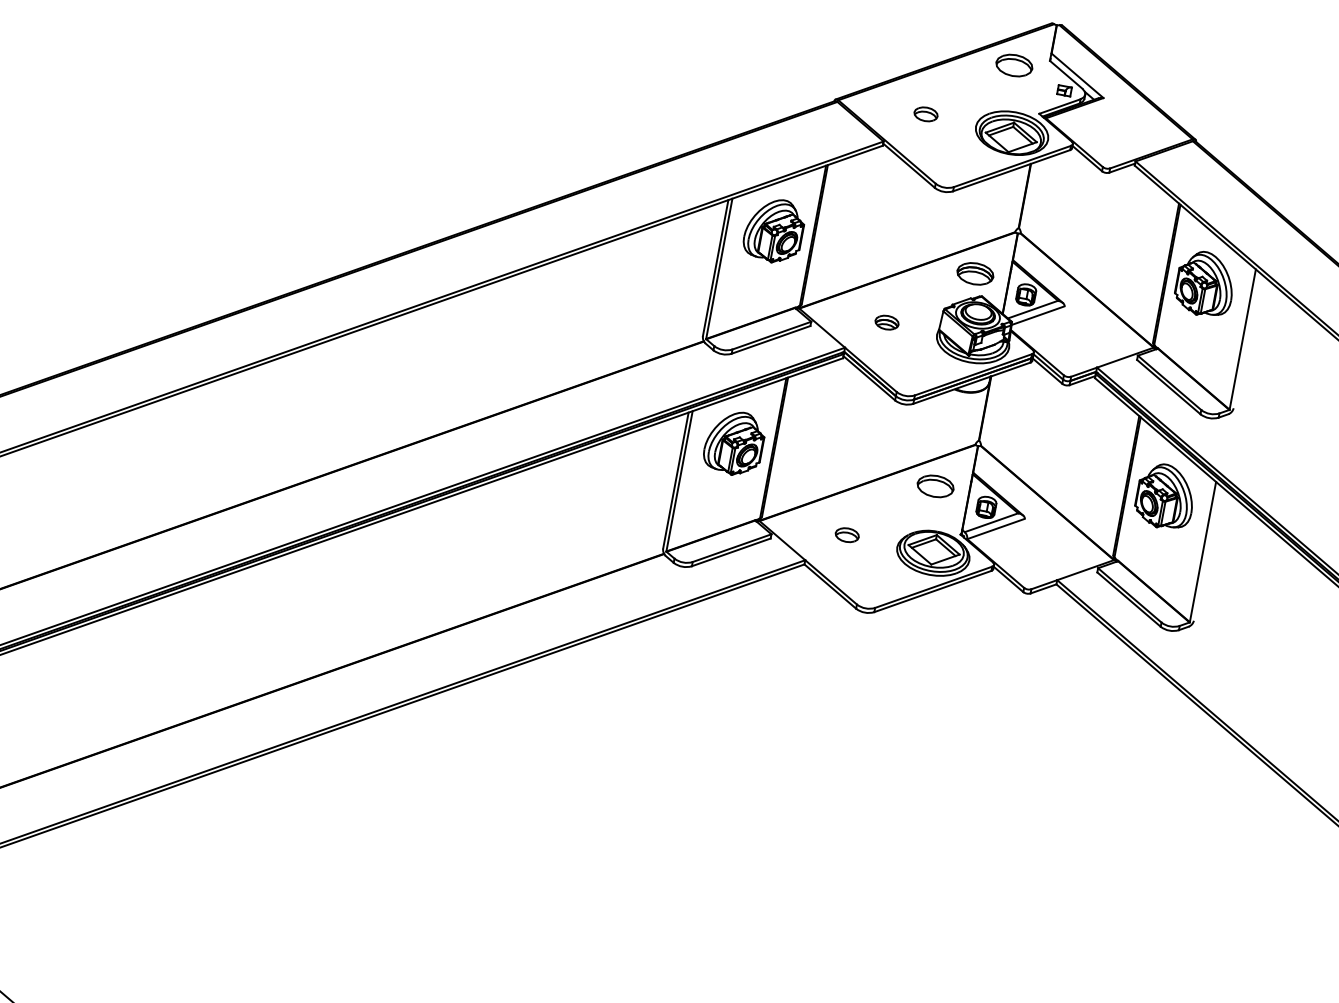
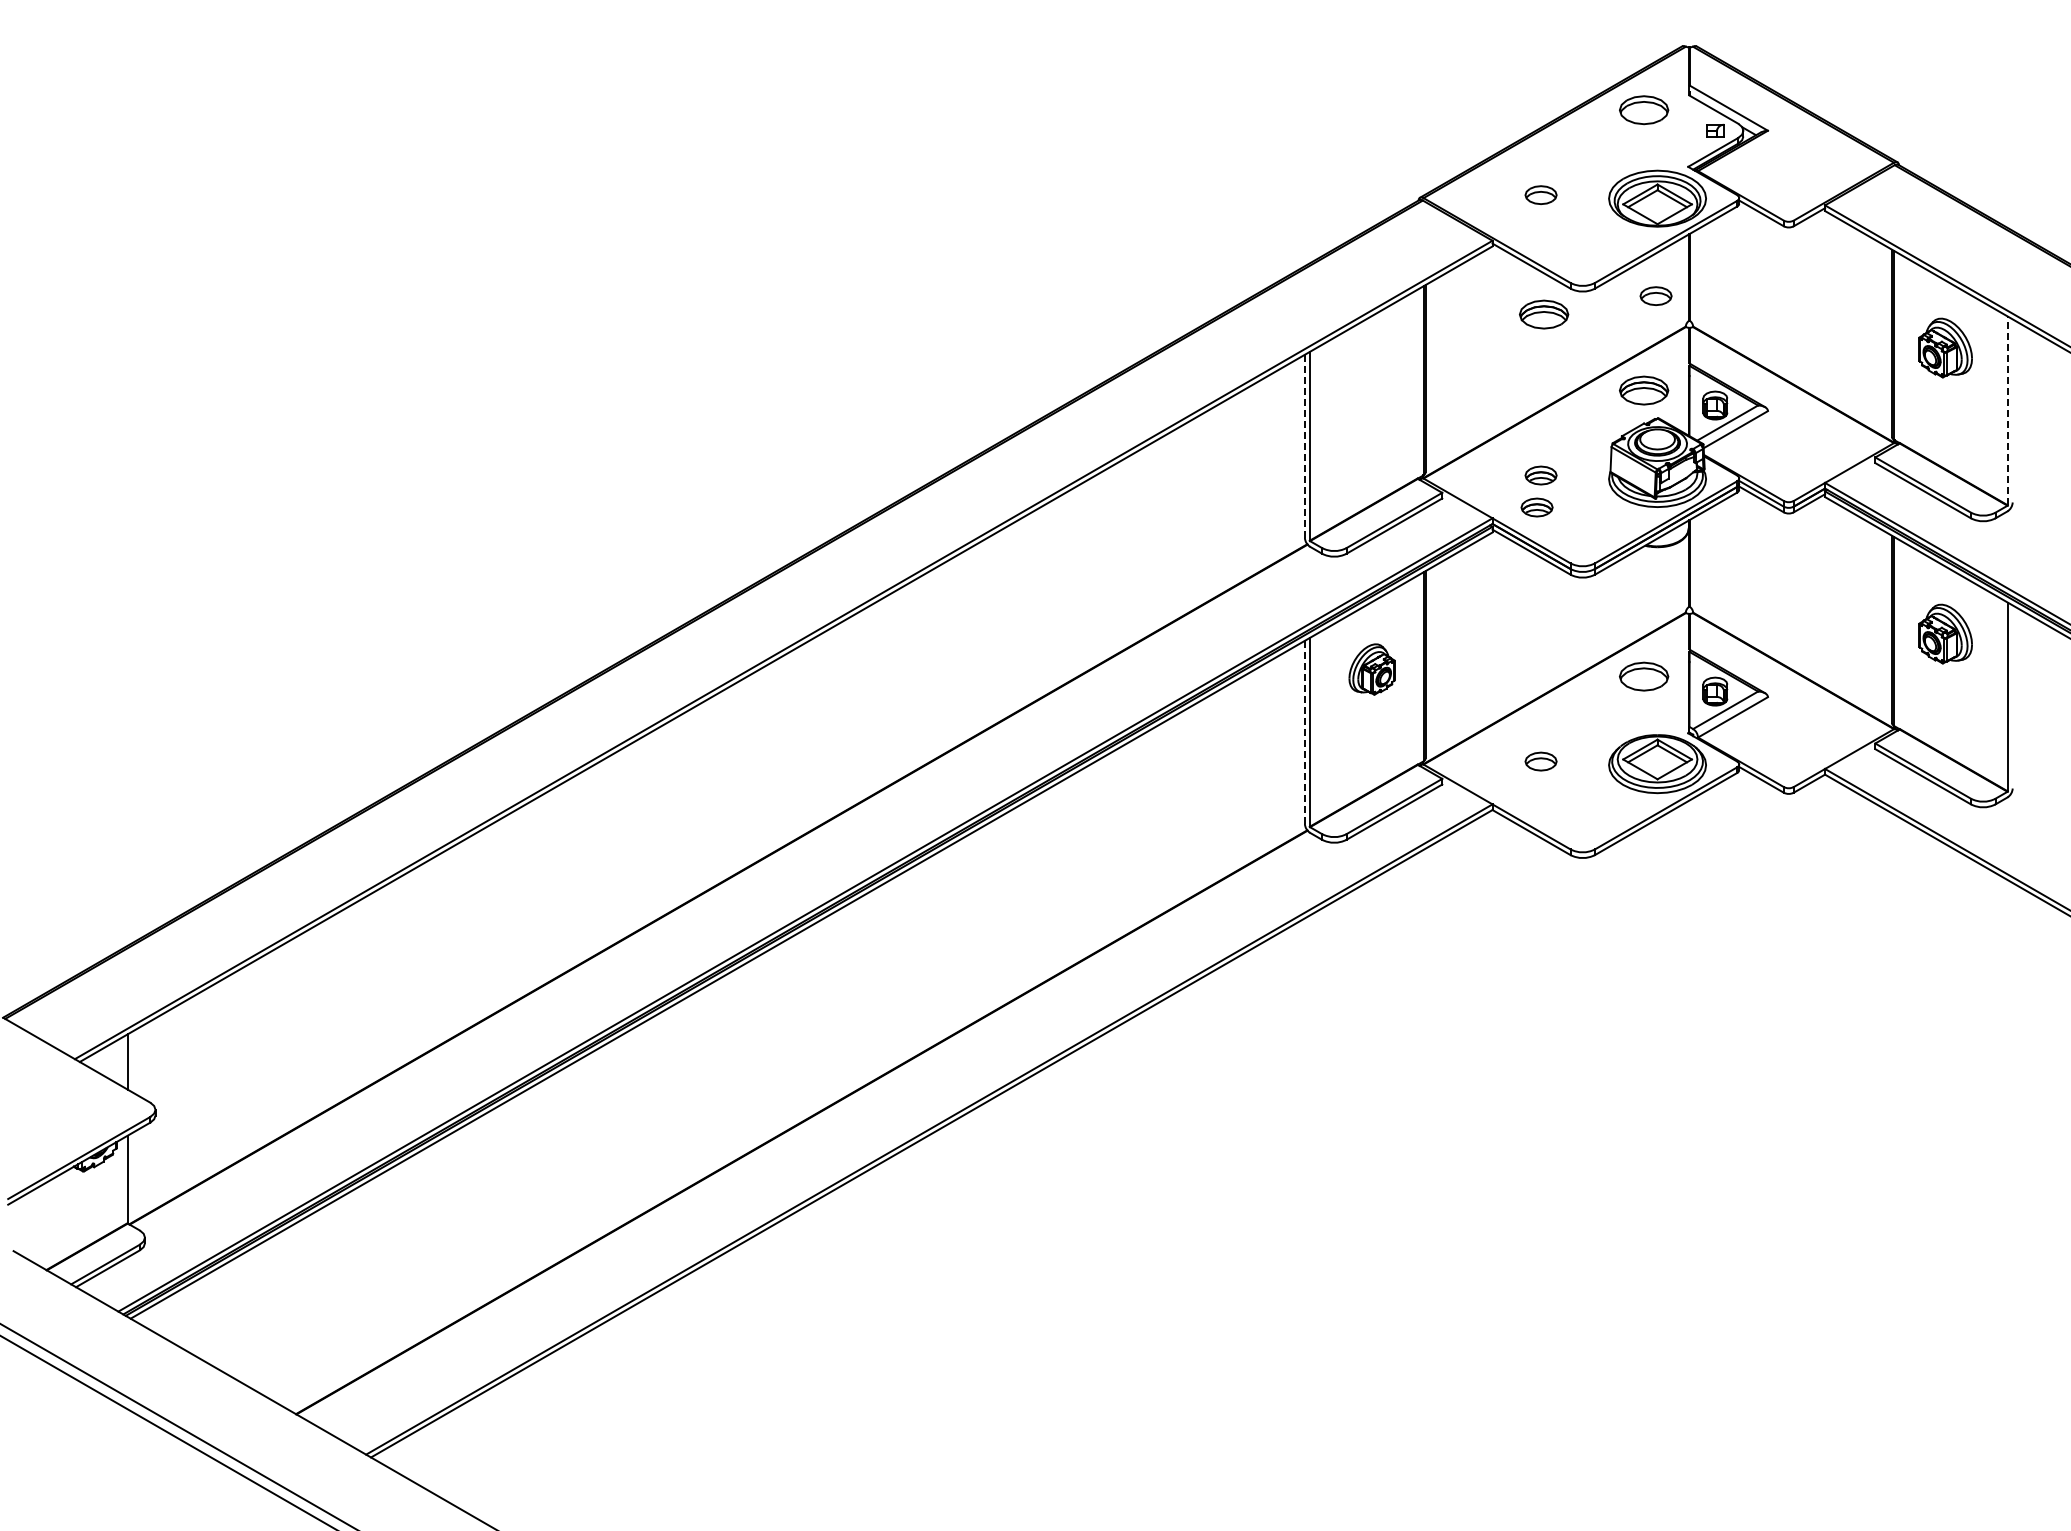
part: (911, 203) -> (1544, 314), added
part: (997, 204) -> (1655, 295), added
part: (773, 230) -> (1371, 383), removed
line: (715, 268) -> (1304, 446), solid -> dashed
part: (1205, 283) -> (1945, 347), size x0.7
line: (1242, 339) -> (2007, 410), solid -> dashed
part: (879, 345) -> (1536, 507), added
part: (734, 443) -> (1371, 669), size x0.6
line: (675, 480) -> (1304, 732), solid -> dashed
part: (1165, 496) -> (1945, 633), size x0.7

